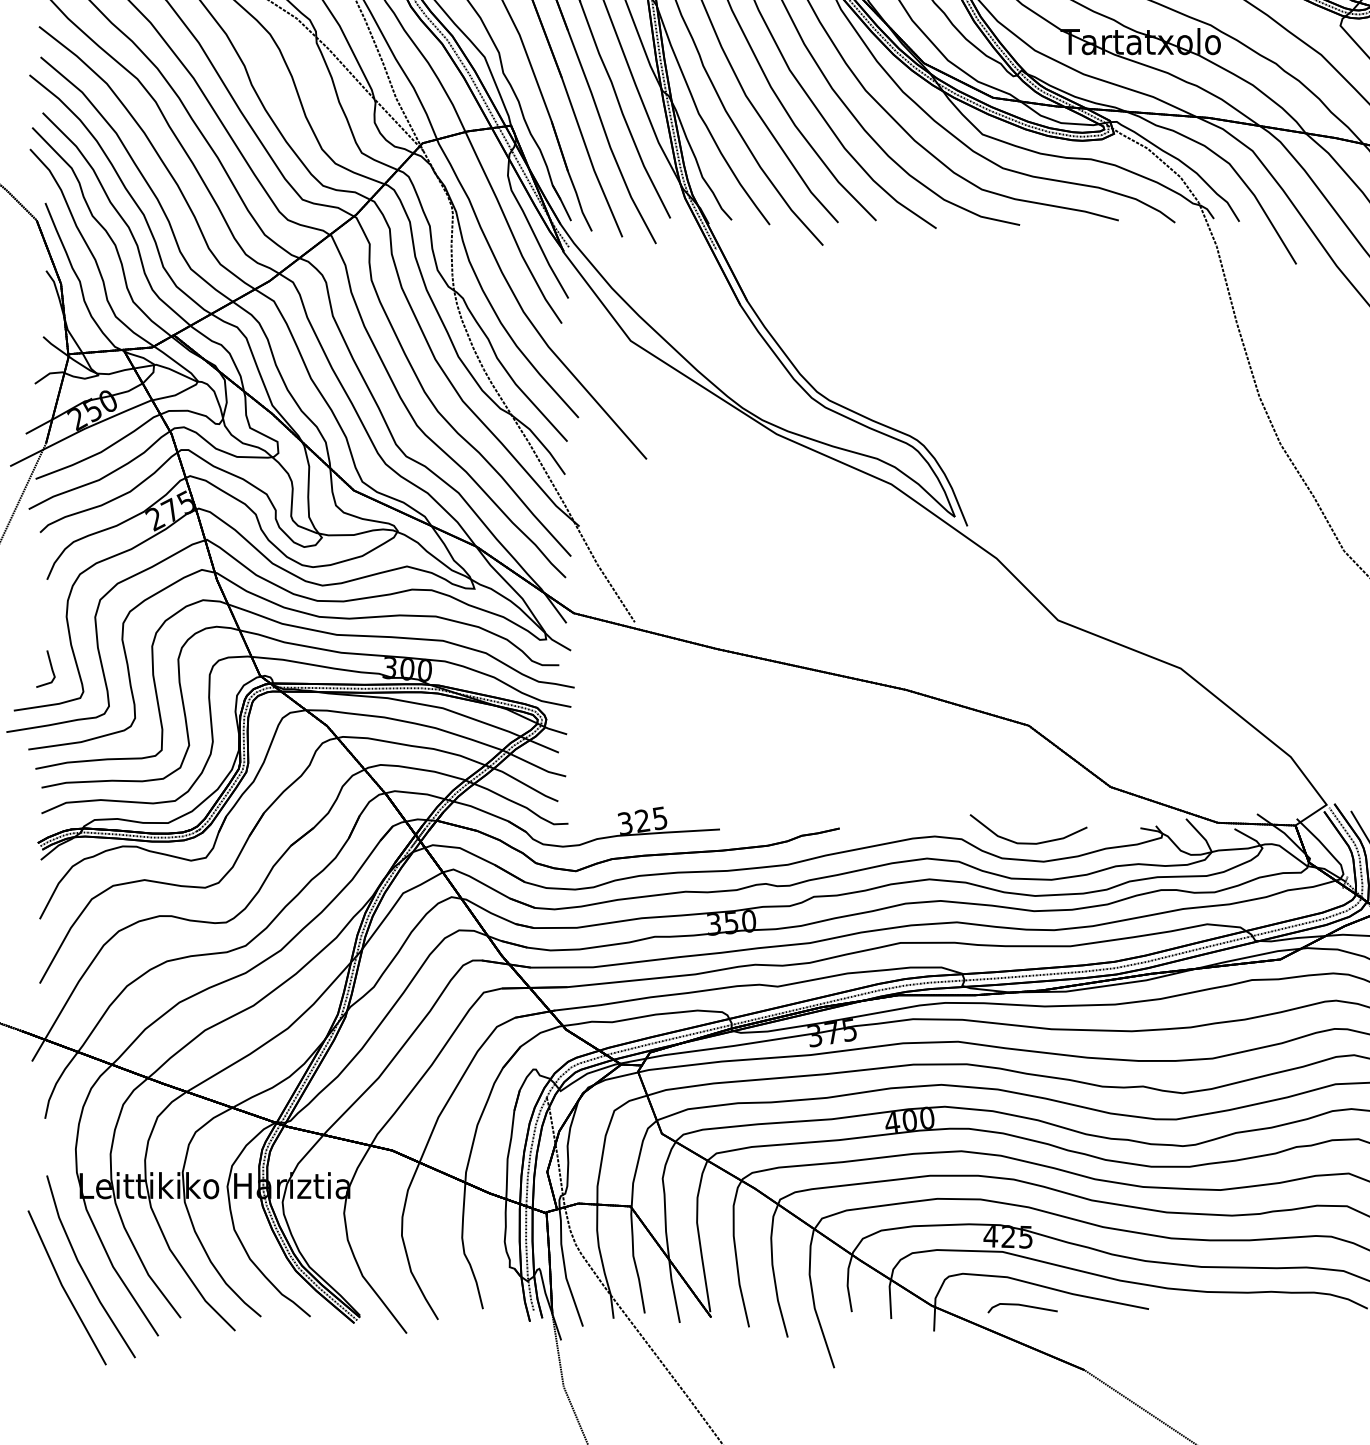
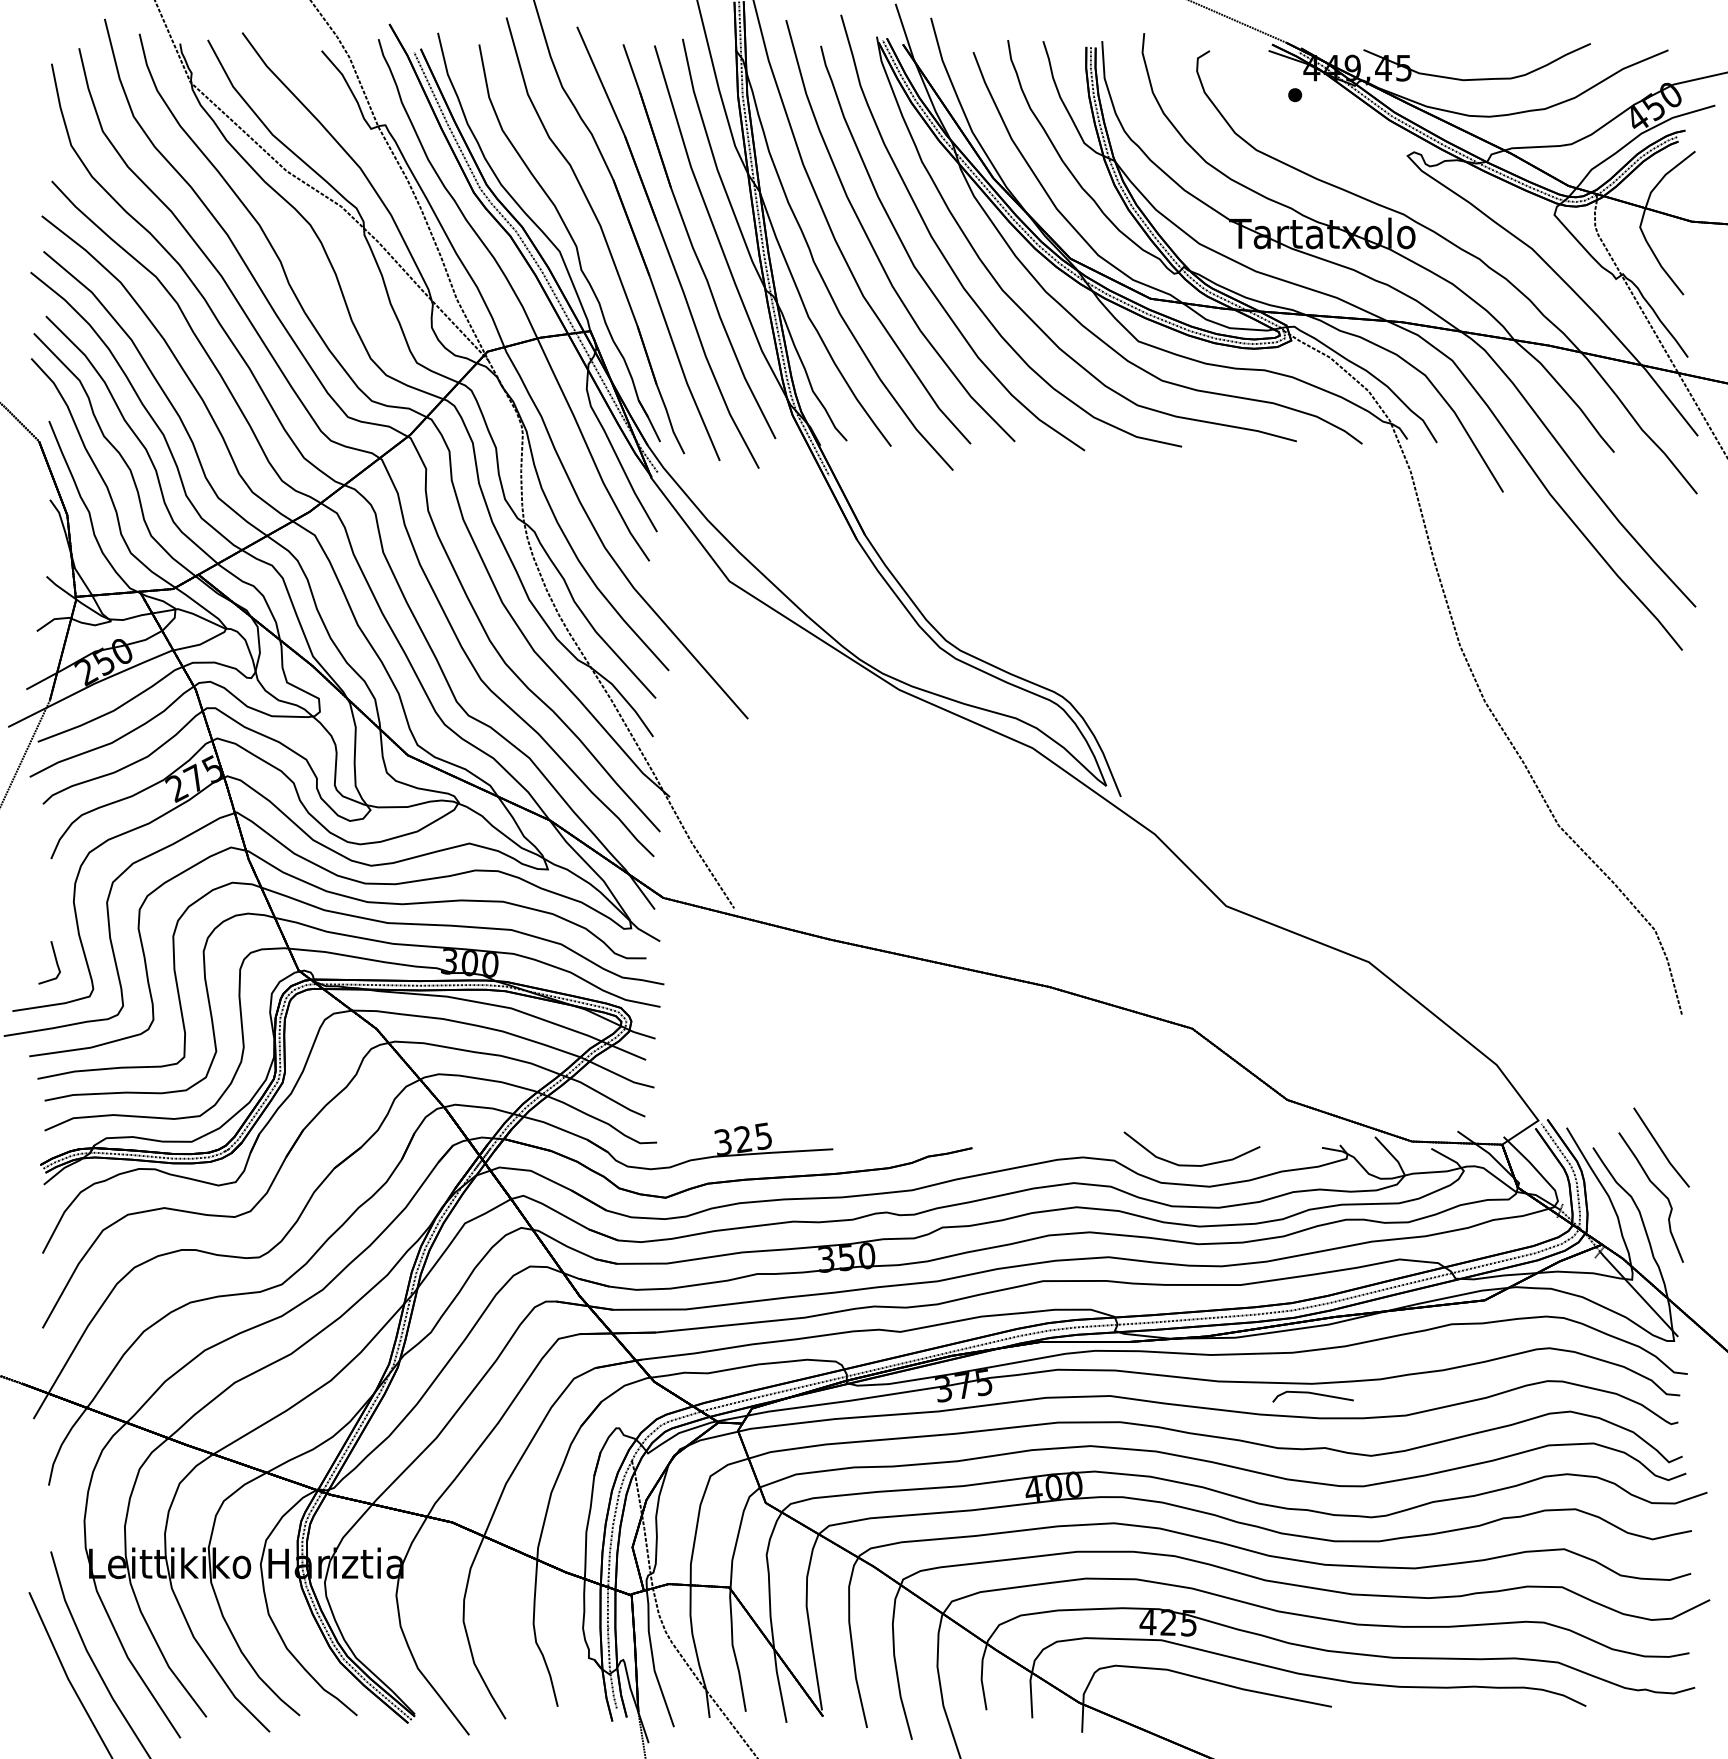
part: (1022, 1308) -> (1312, 1396), moved

